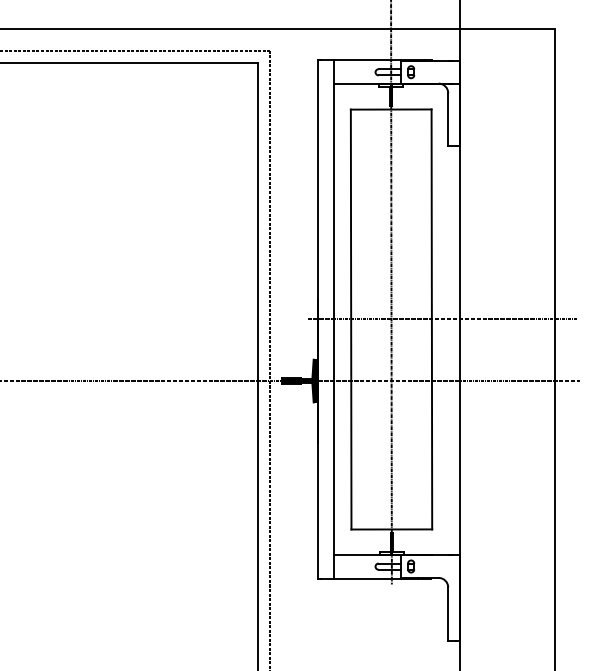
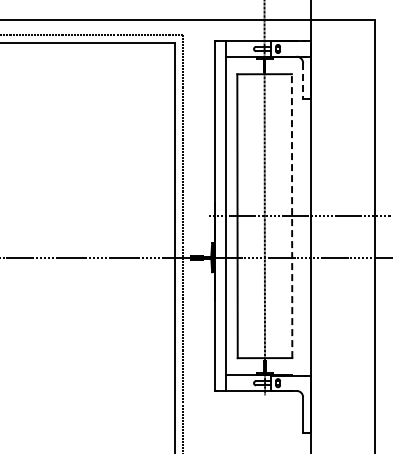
line: (448, 120) -> (303, 81), solid -> dashed
line: (432, 319) -> (292, 216), solid -> dashed

